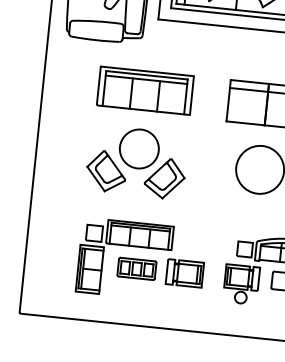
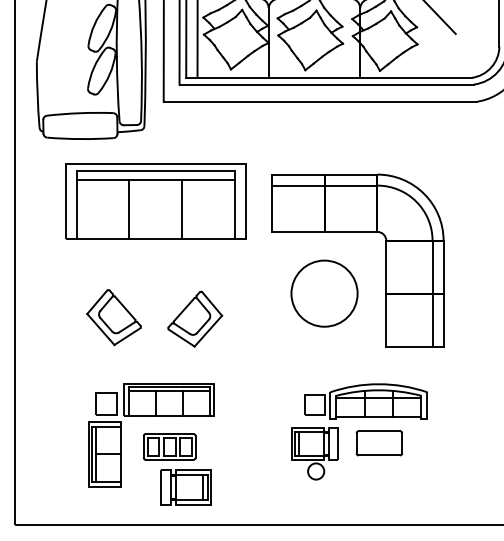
part: (145, 90) -> (156, 201), size x1.4
part: (139, 148) -> (155, 281), removed
part: (184, 273) -> (185, 487), moved

